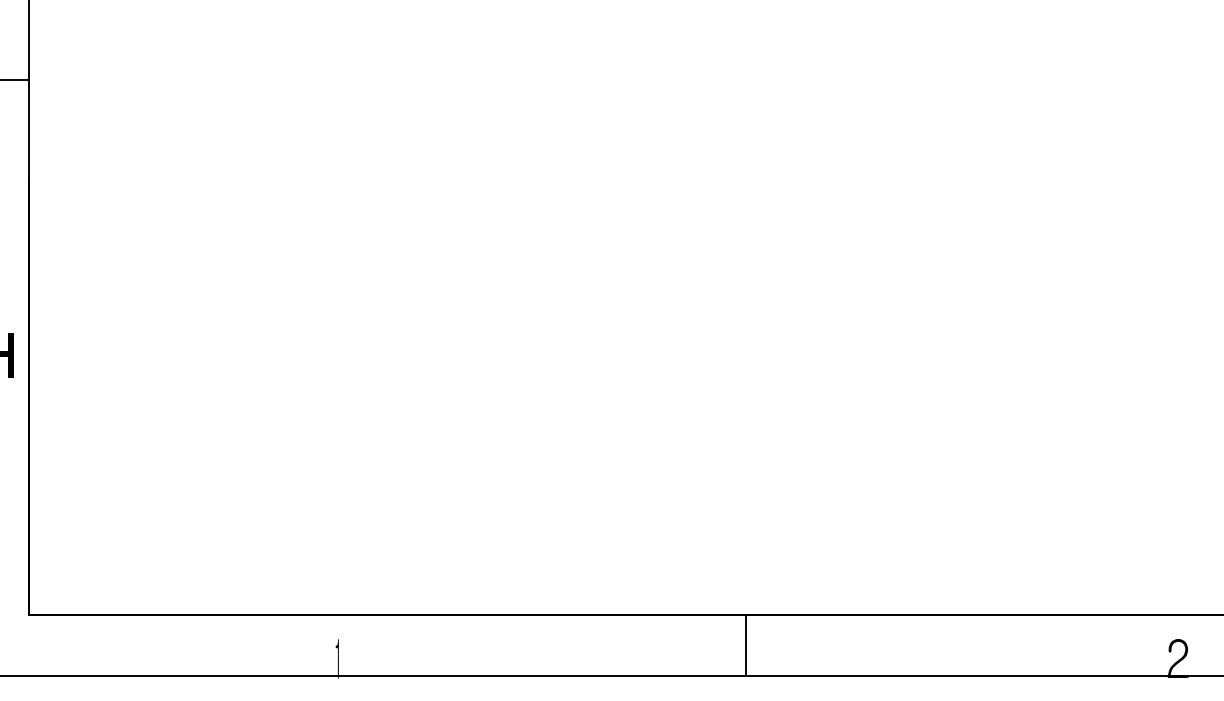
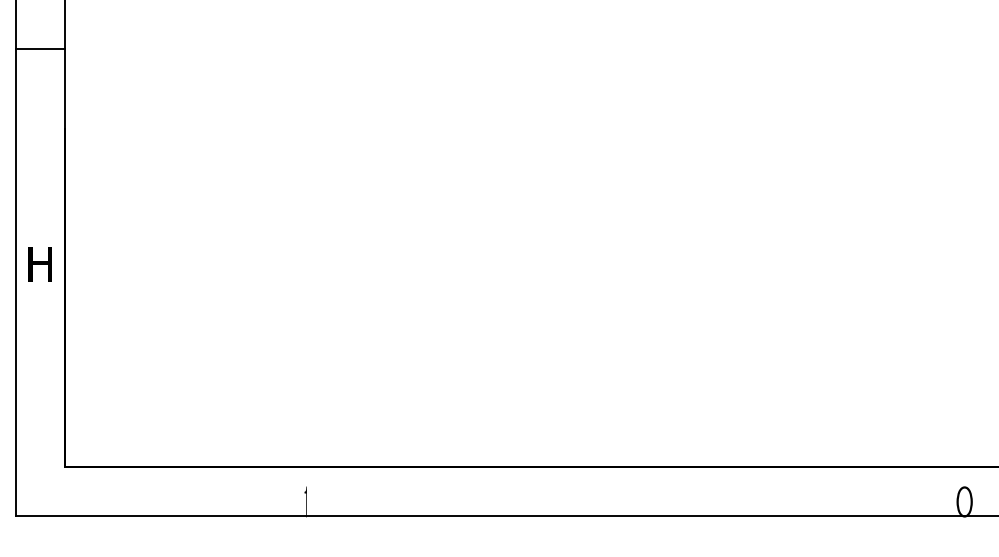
line: (745, 645) -> (625, 491), removed
text: (1178, 658) -> (964, 501), 2 -> 0

